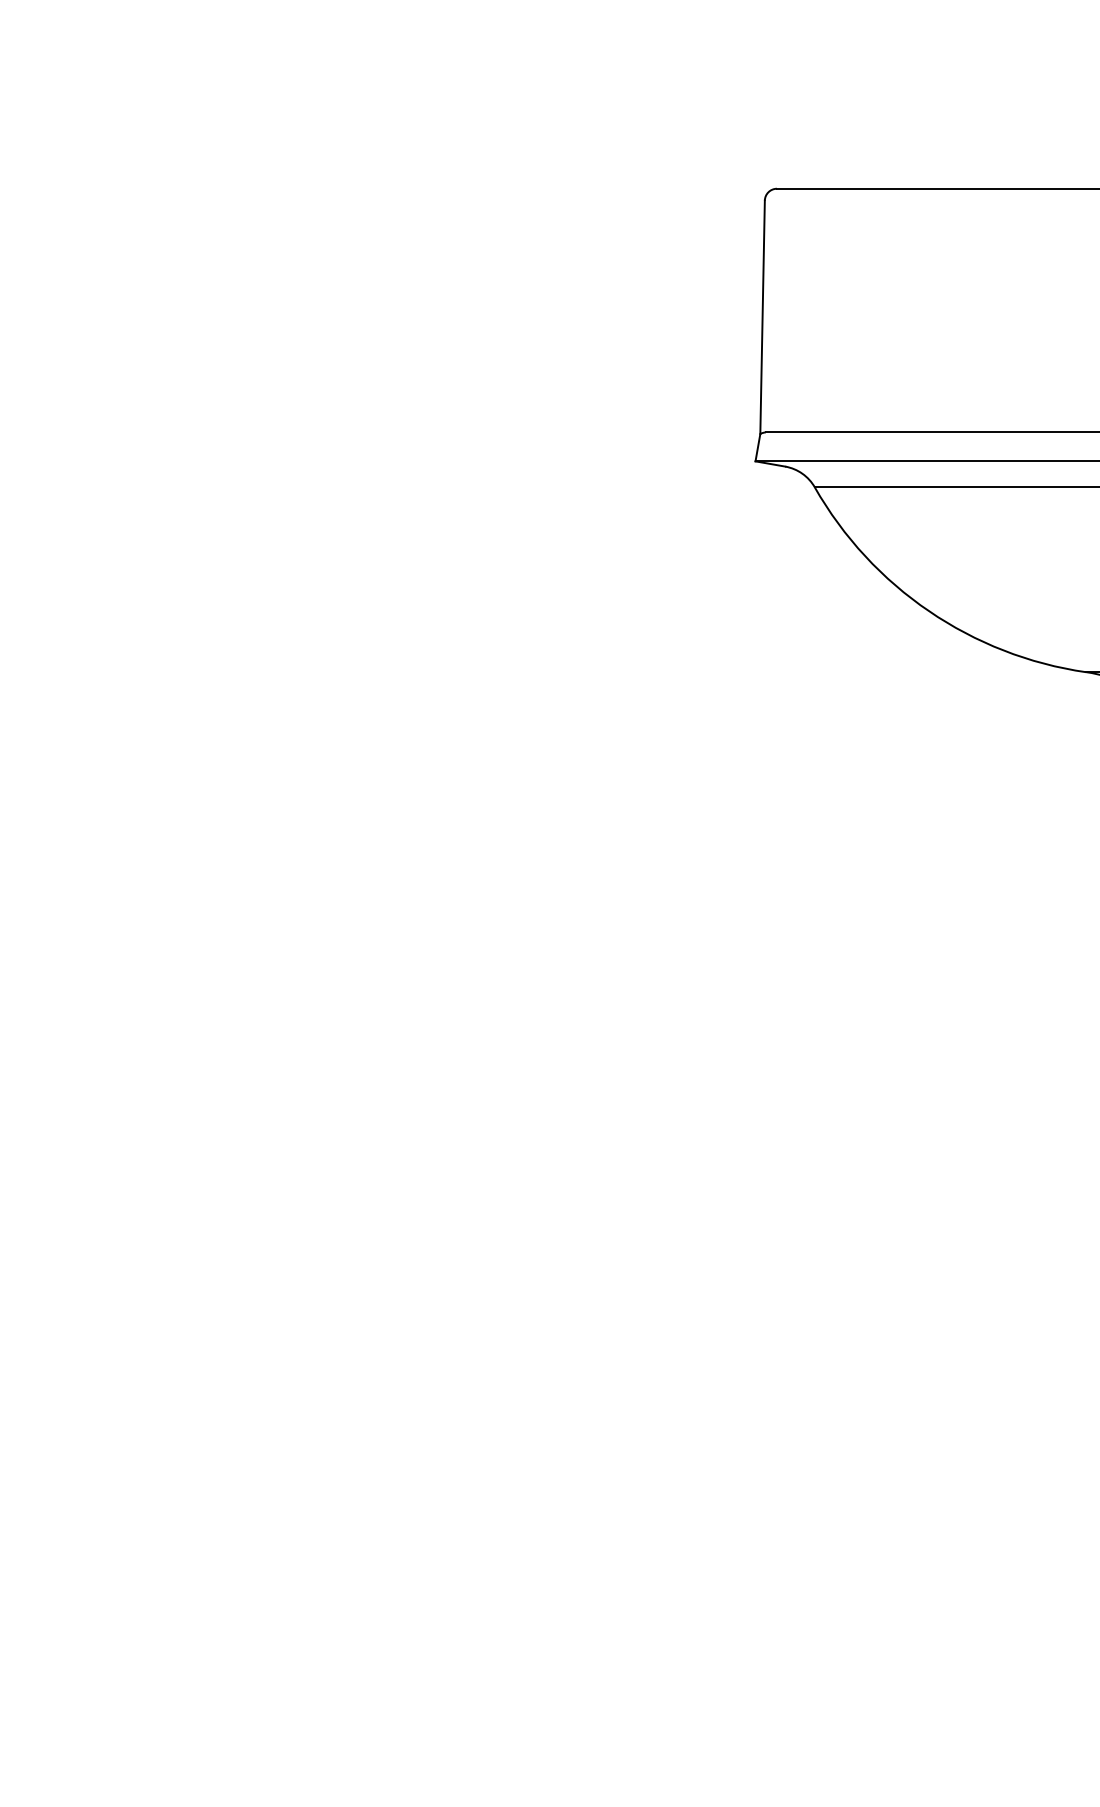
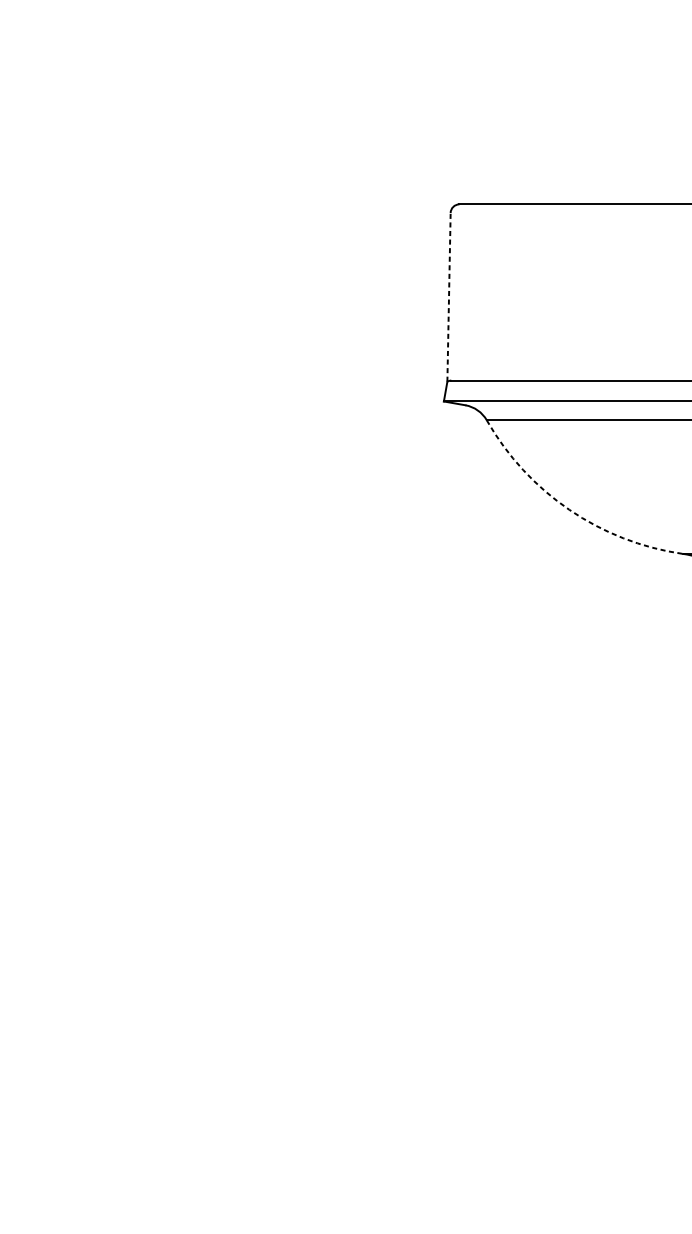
line: (762, 317) -> (448, 297), solid -> dashed
arc: (929, 611) -> (569, 510), solid -> dashed

